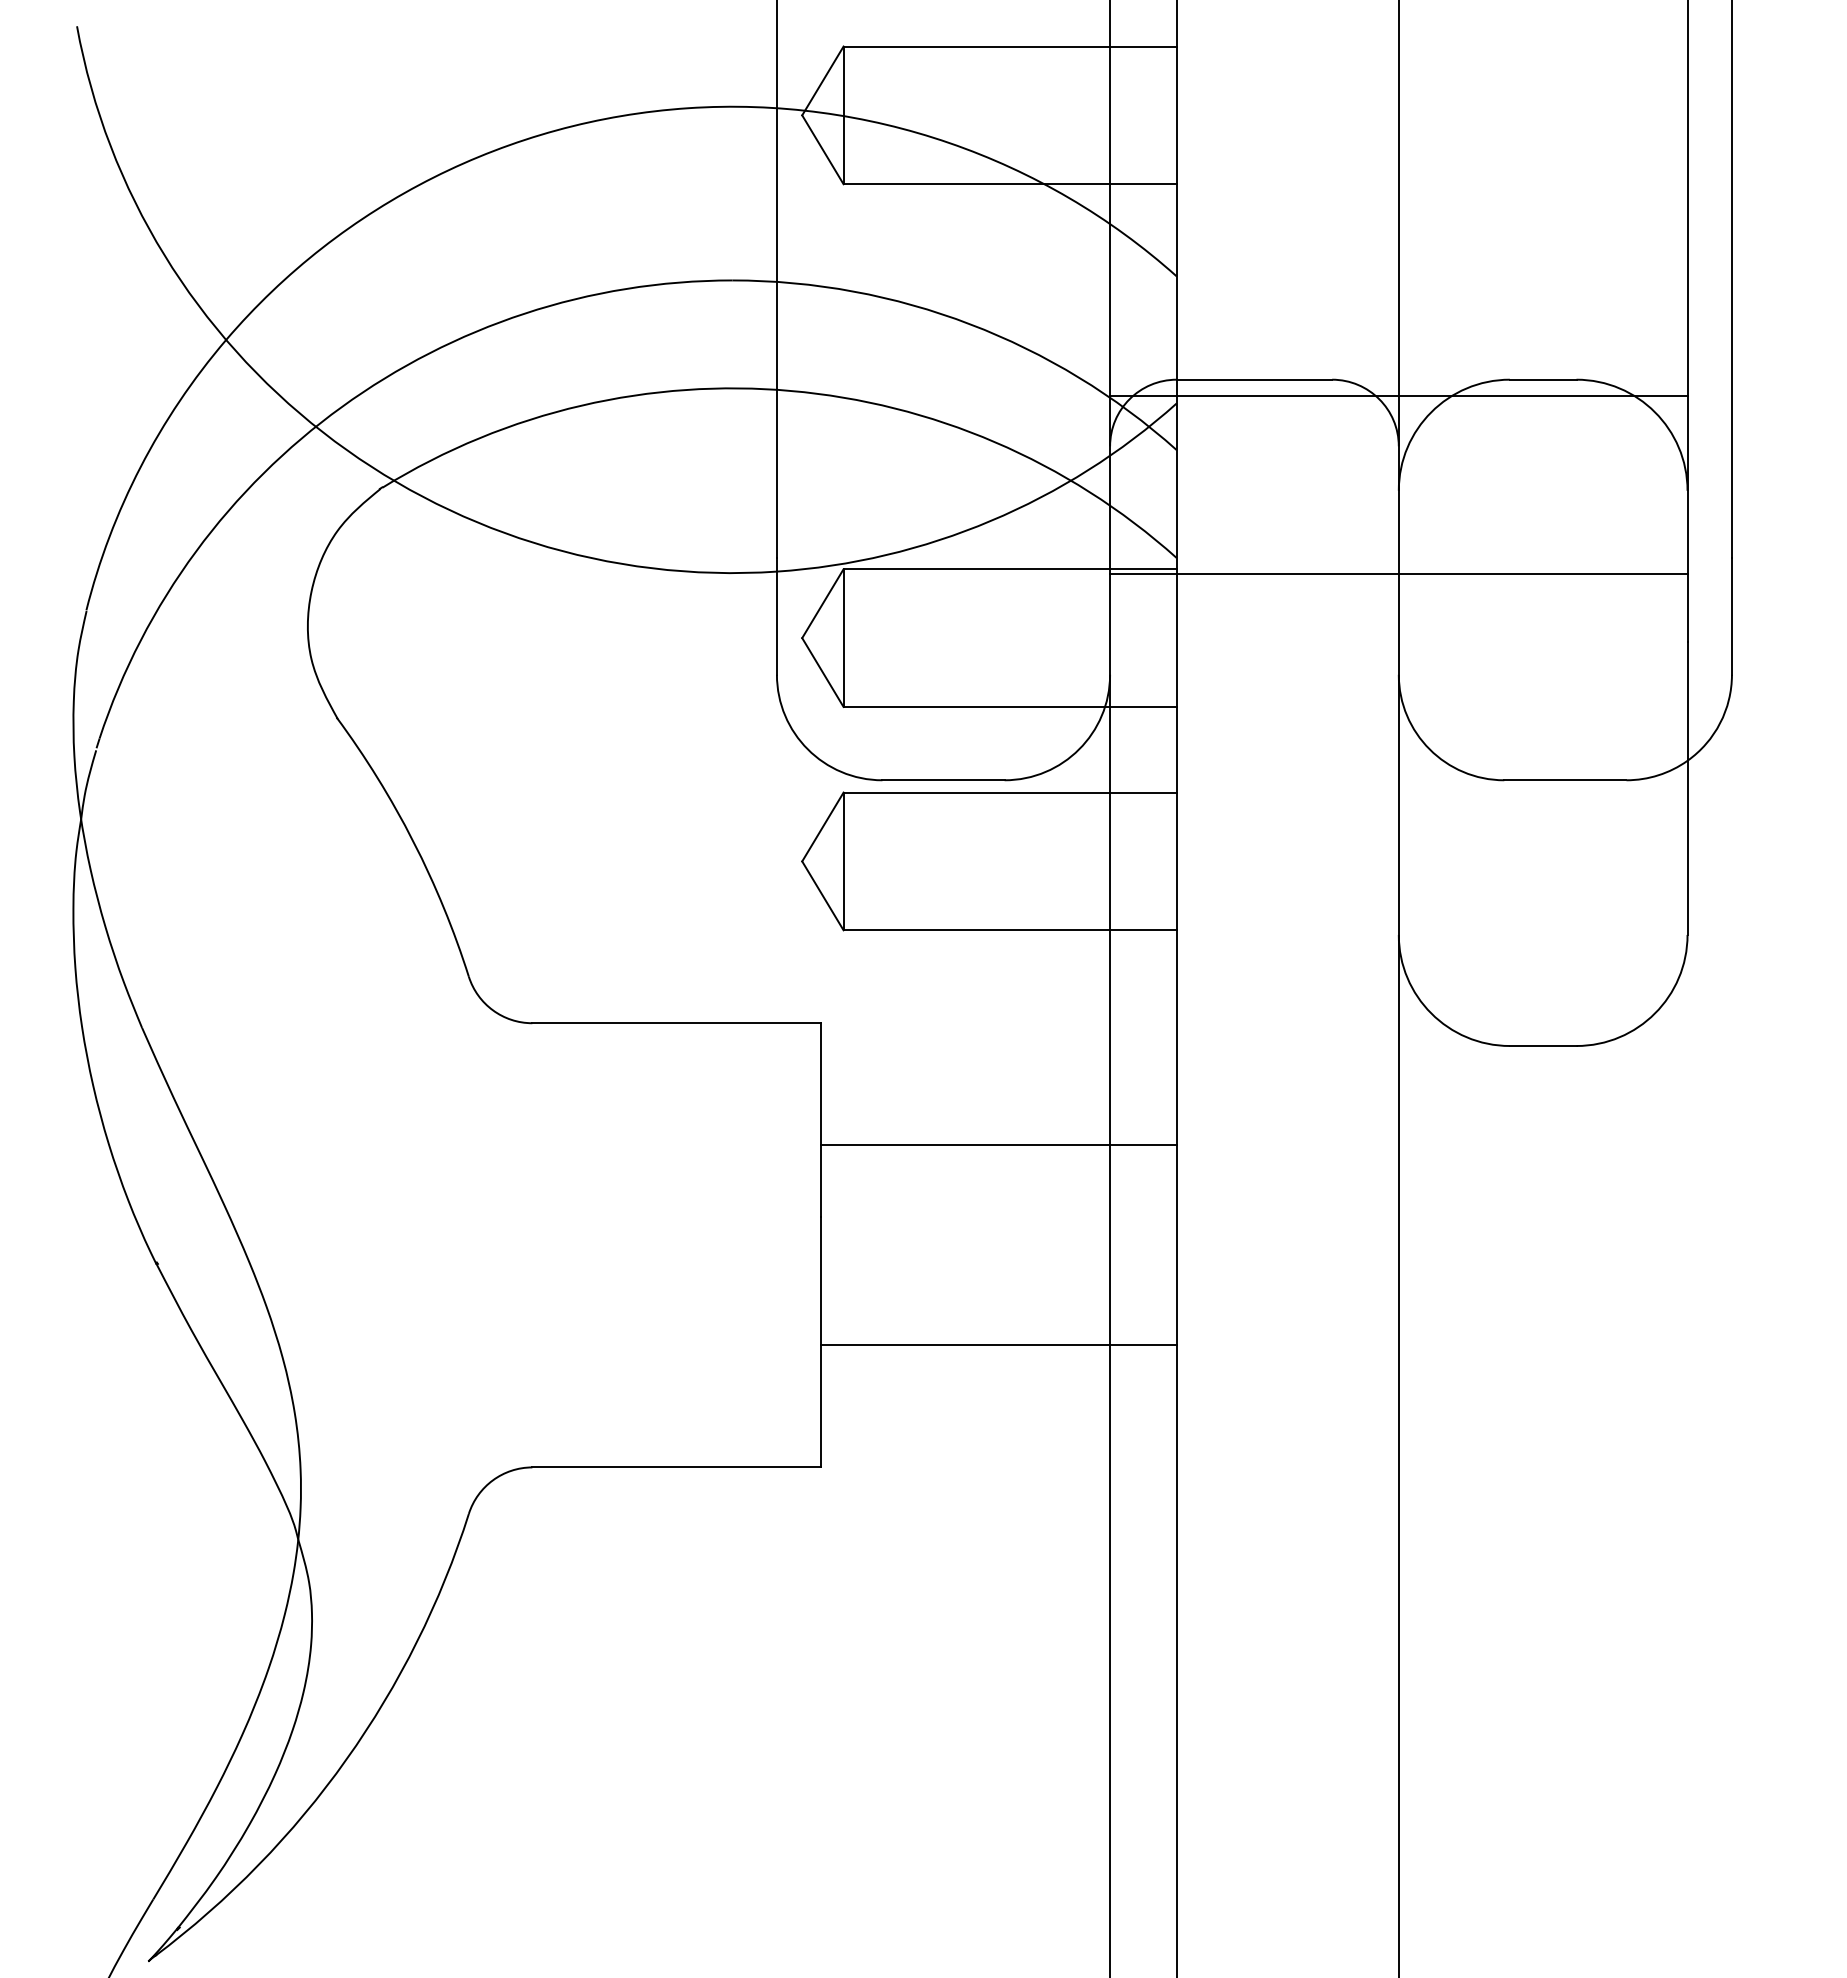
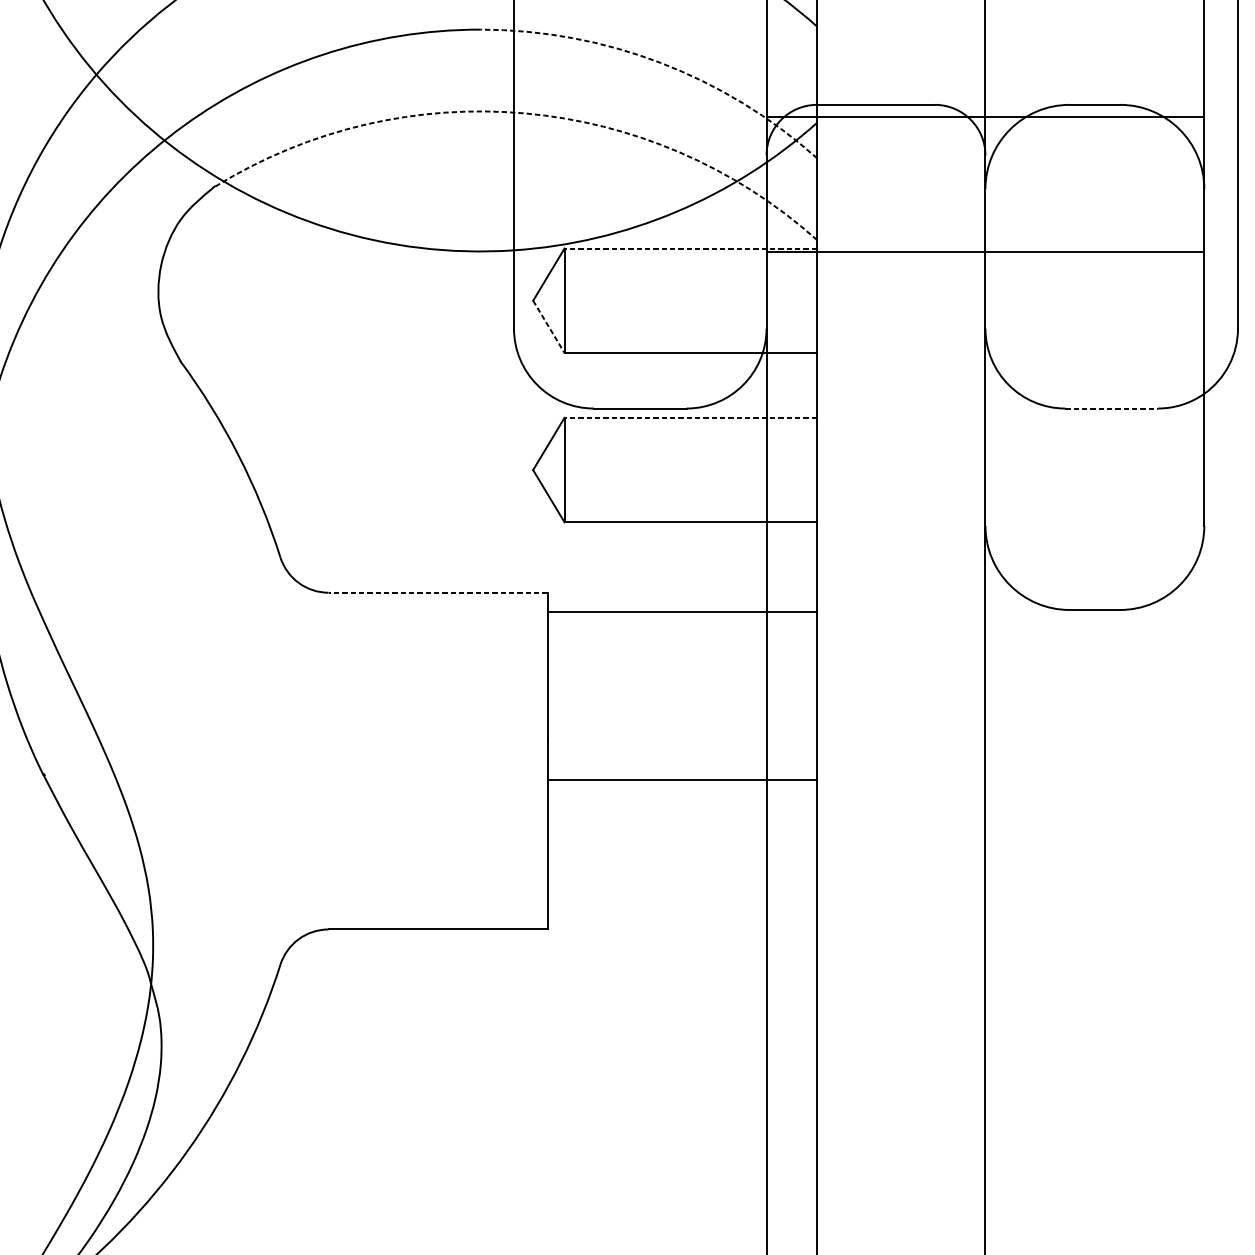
arc: (970, 324) -> (660, 63), solid -> dashed
arc: (791, 390) -> (525, 113), solid -> dashed
line: (1010, 569) -> (691, 248), solid -> dashed
line: (823, 672) -> (549, 326), solid -> dashed
line: (1565, 780) -> (1111, 408), solid -> dashed
line: (1010, 792) -> (691, 417), solid -> dashed
line: (676, 1023) -> (437, 592), solid -> dashed
line: (998, 1145) -> (681, 611), moved
line: (998, 1345) -> (681, 780), moved

